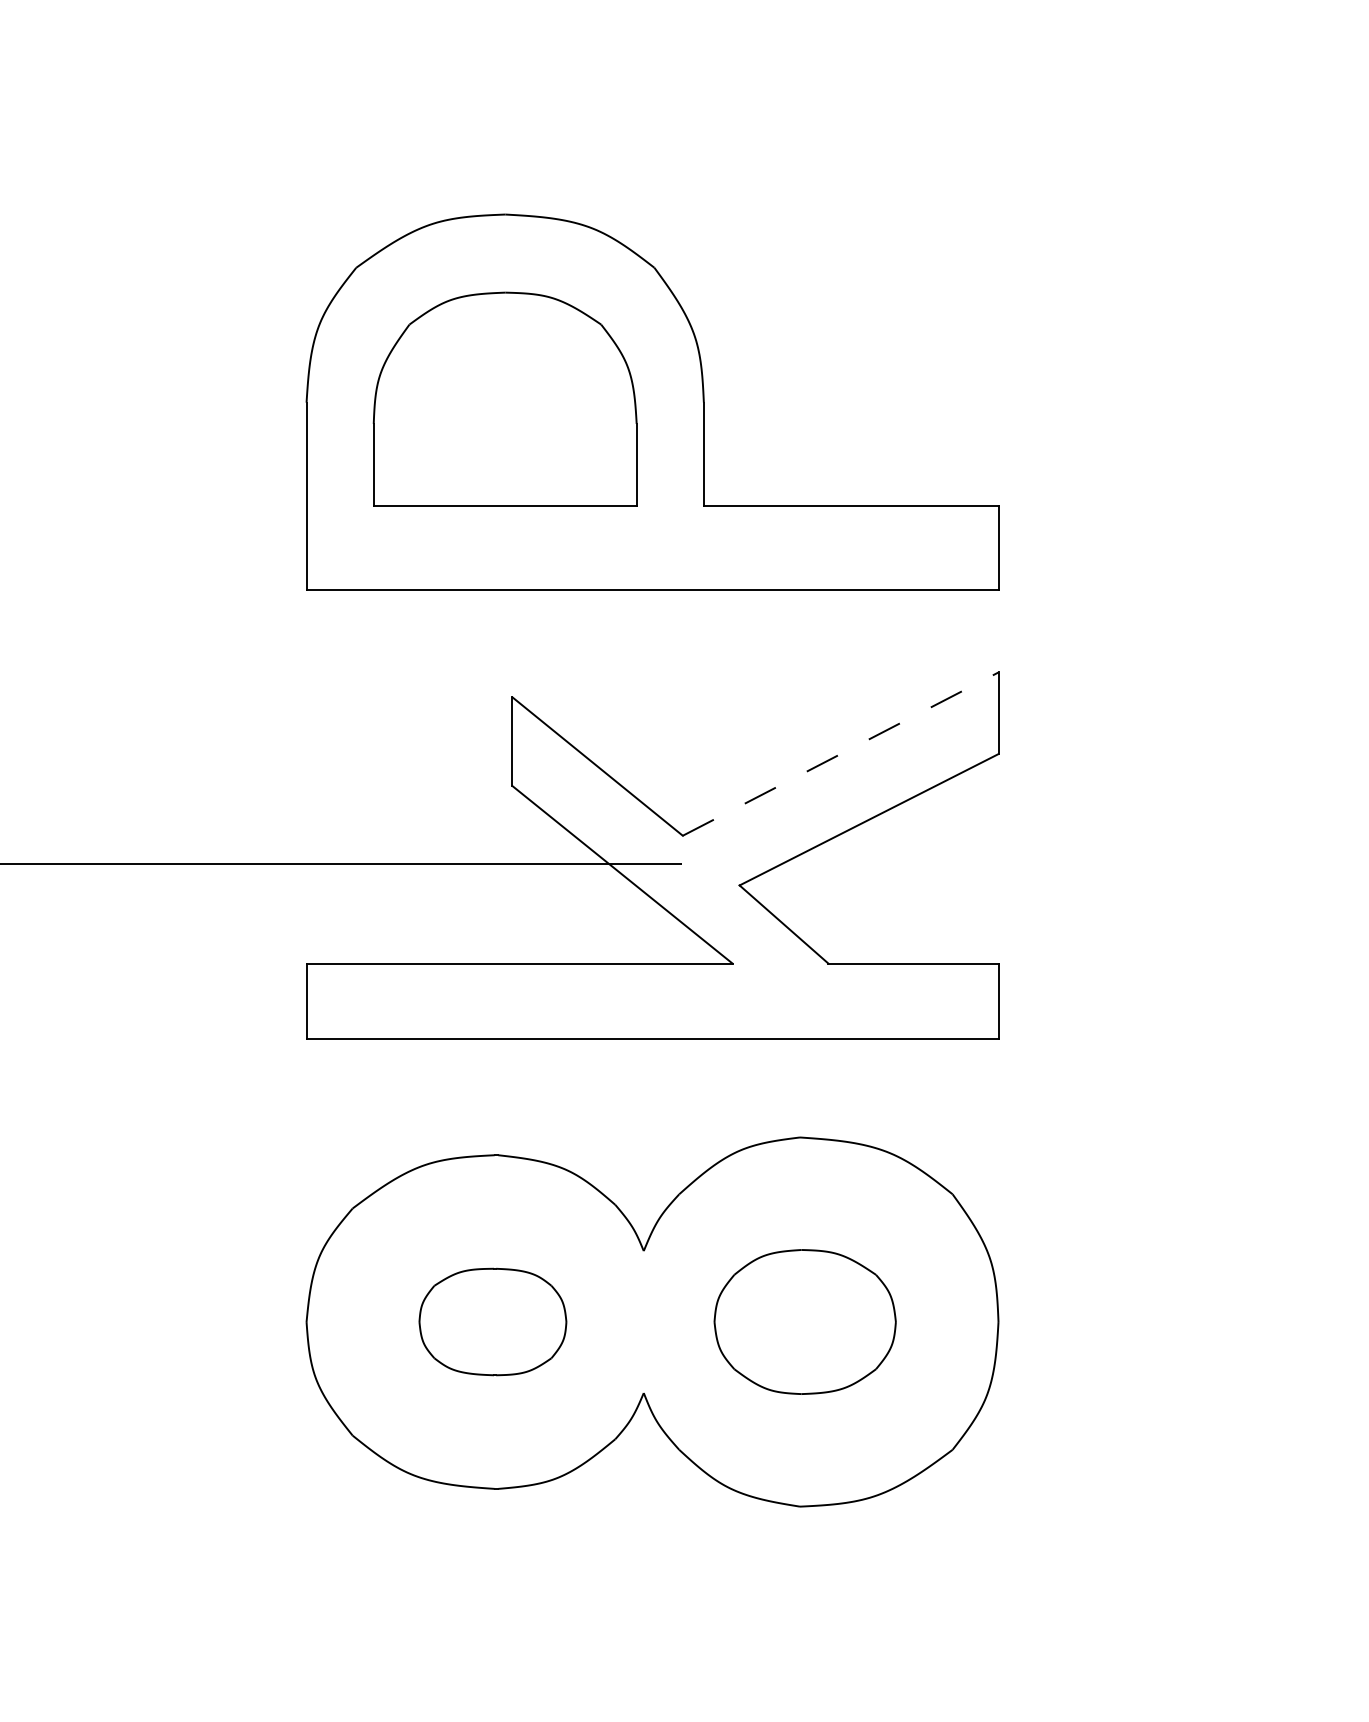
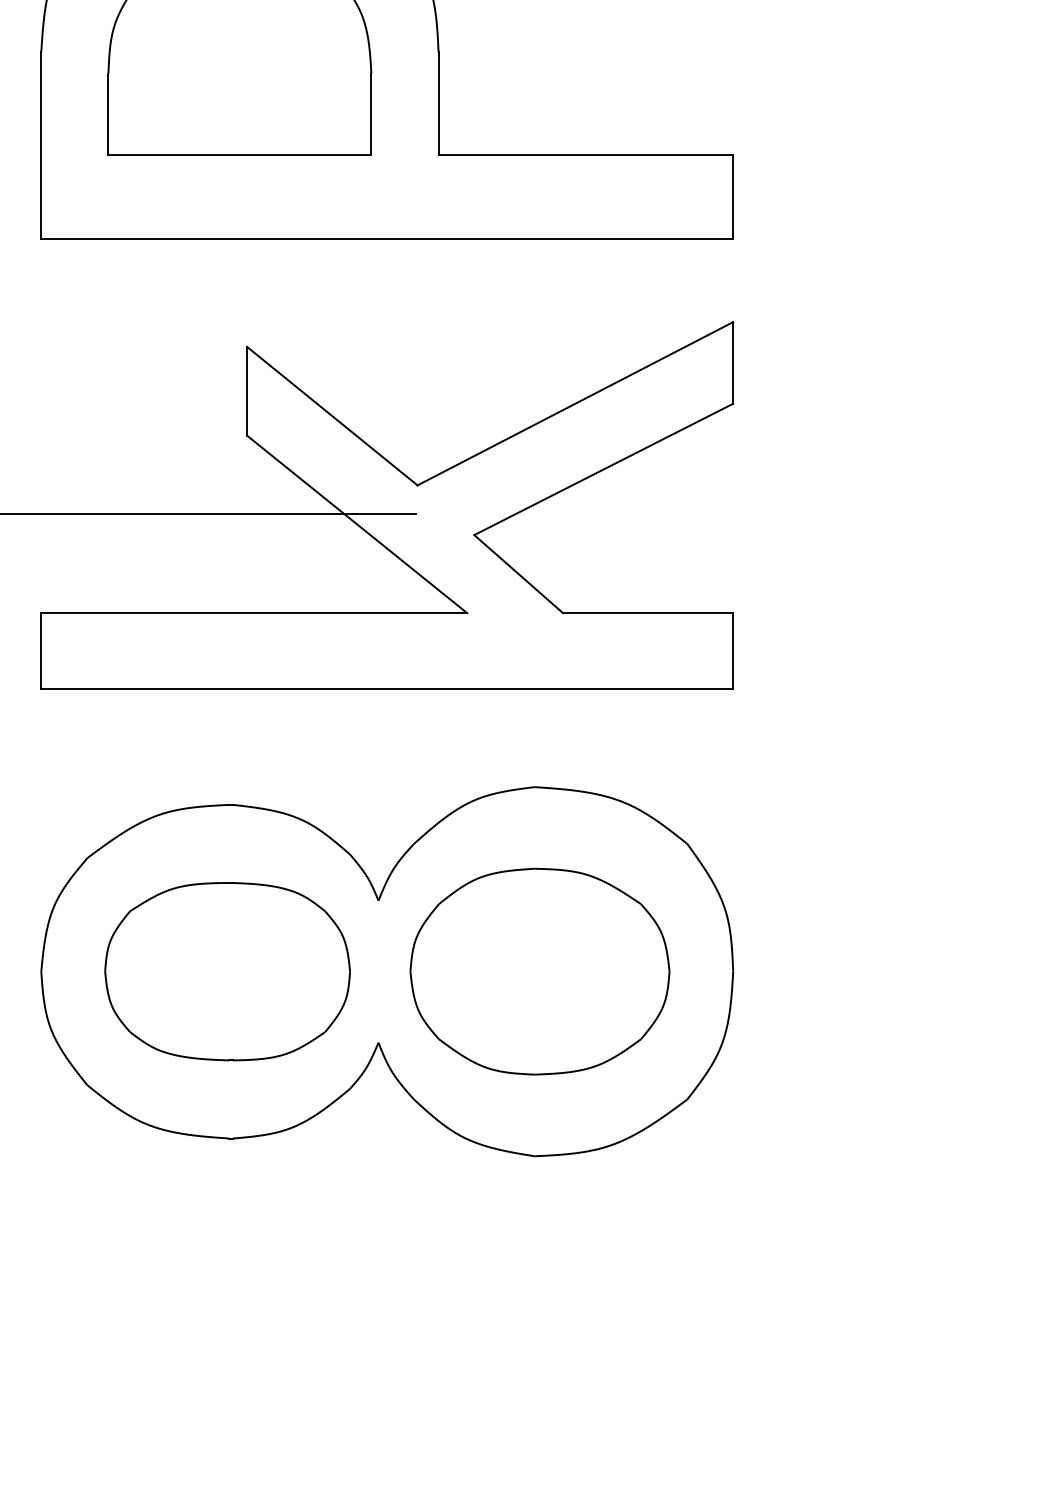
line: (840, 754) -> (575, 404), dashed -> solid
part: (492, 1321) -> (227, 971), size x1.67
part: (804, 1321) -> (539, 971), size x1.43

